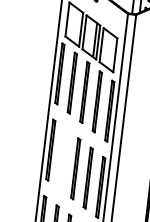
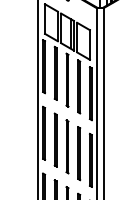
line: (63, 158) -> (55, 139), added

